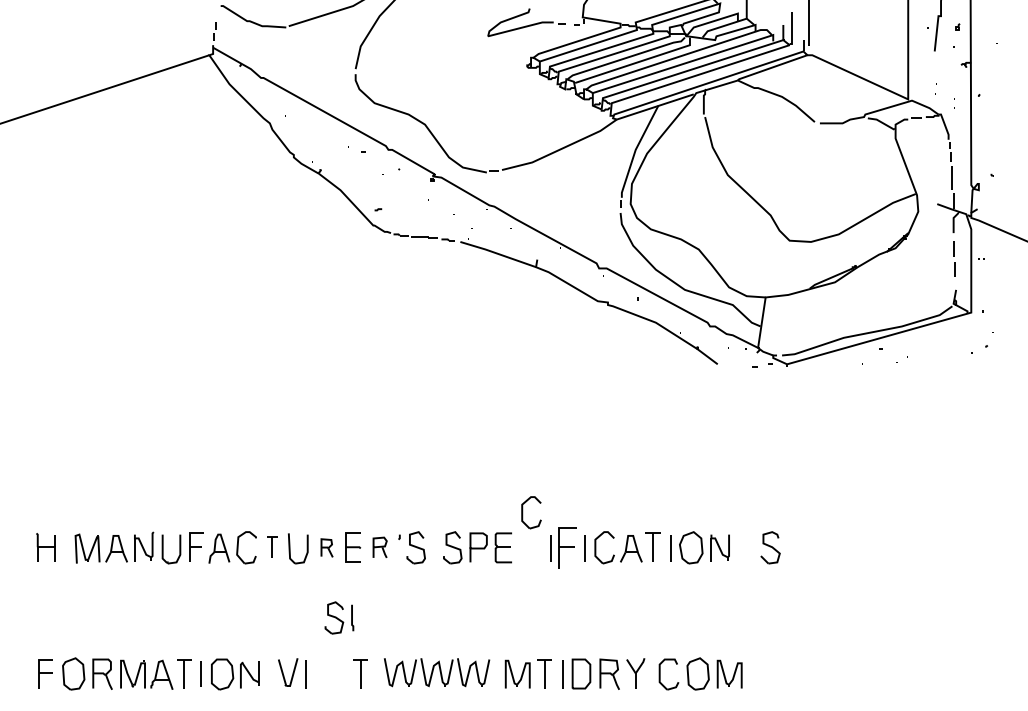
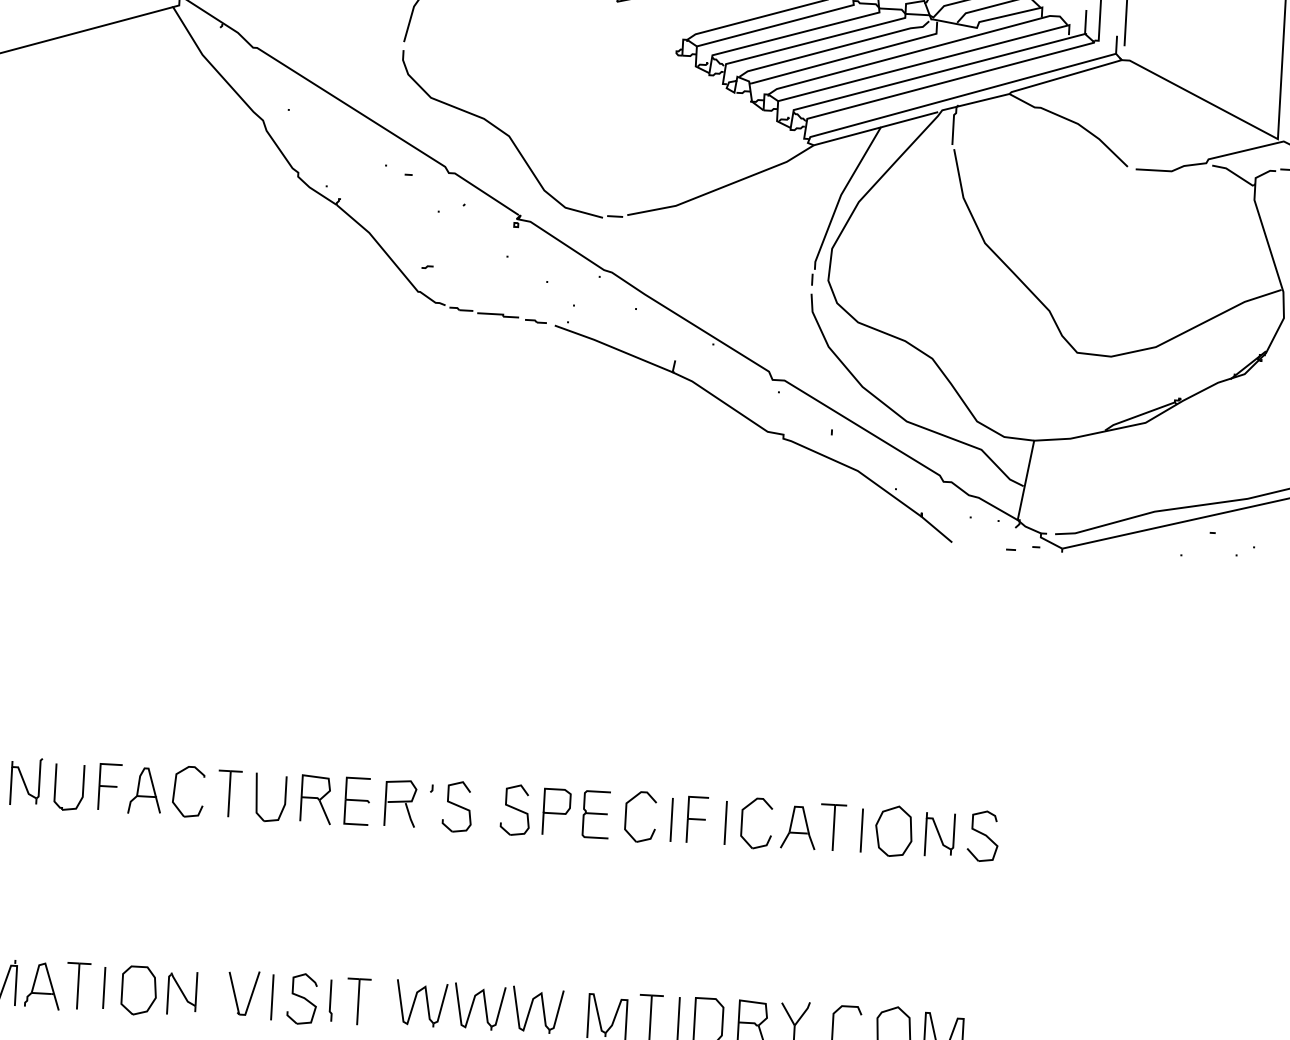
part: (523, 512) -> (627, 815), moved
part: (272, 546) -> (229, 792), size x1.43
part: (566, 546) -> (696, 818), size x0.71
part: (326, 547) -> (315, 798), size x1.67
part: (379, 547) -> (399, 803), size x1.43
part: (770, 547) -> (983, 835), moved
part: (339, 617) -> (310, 998), moved

